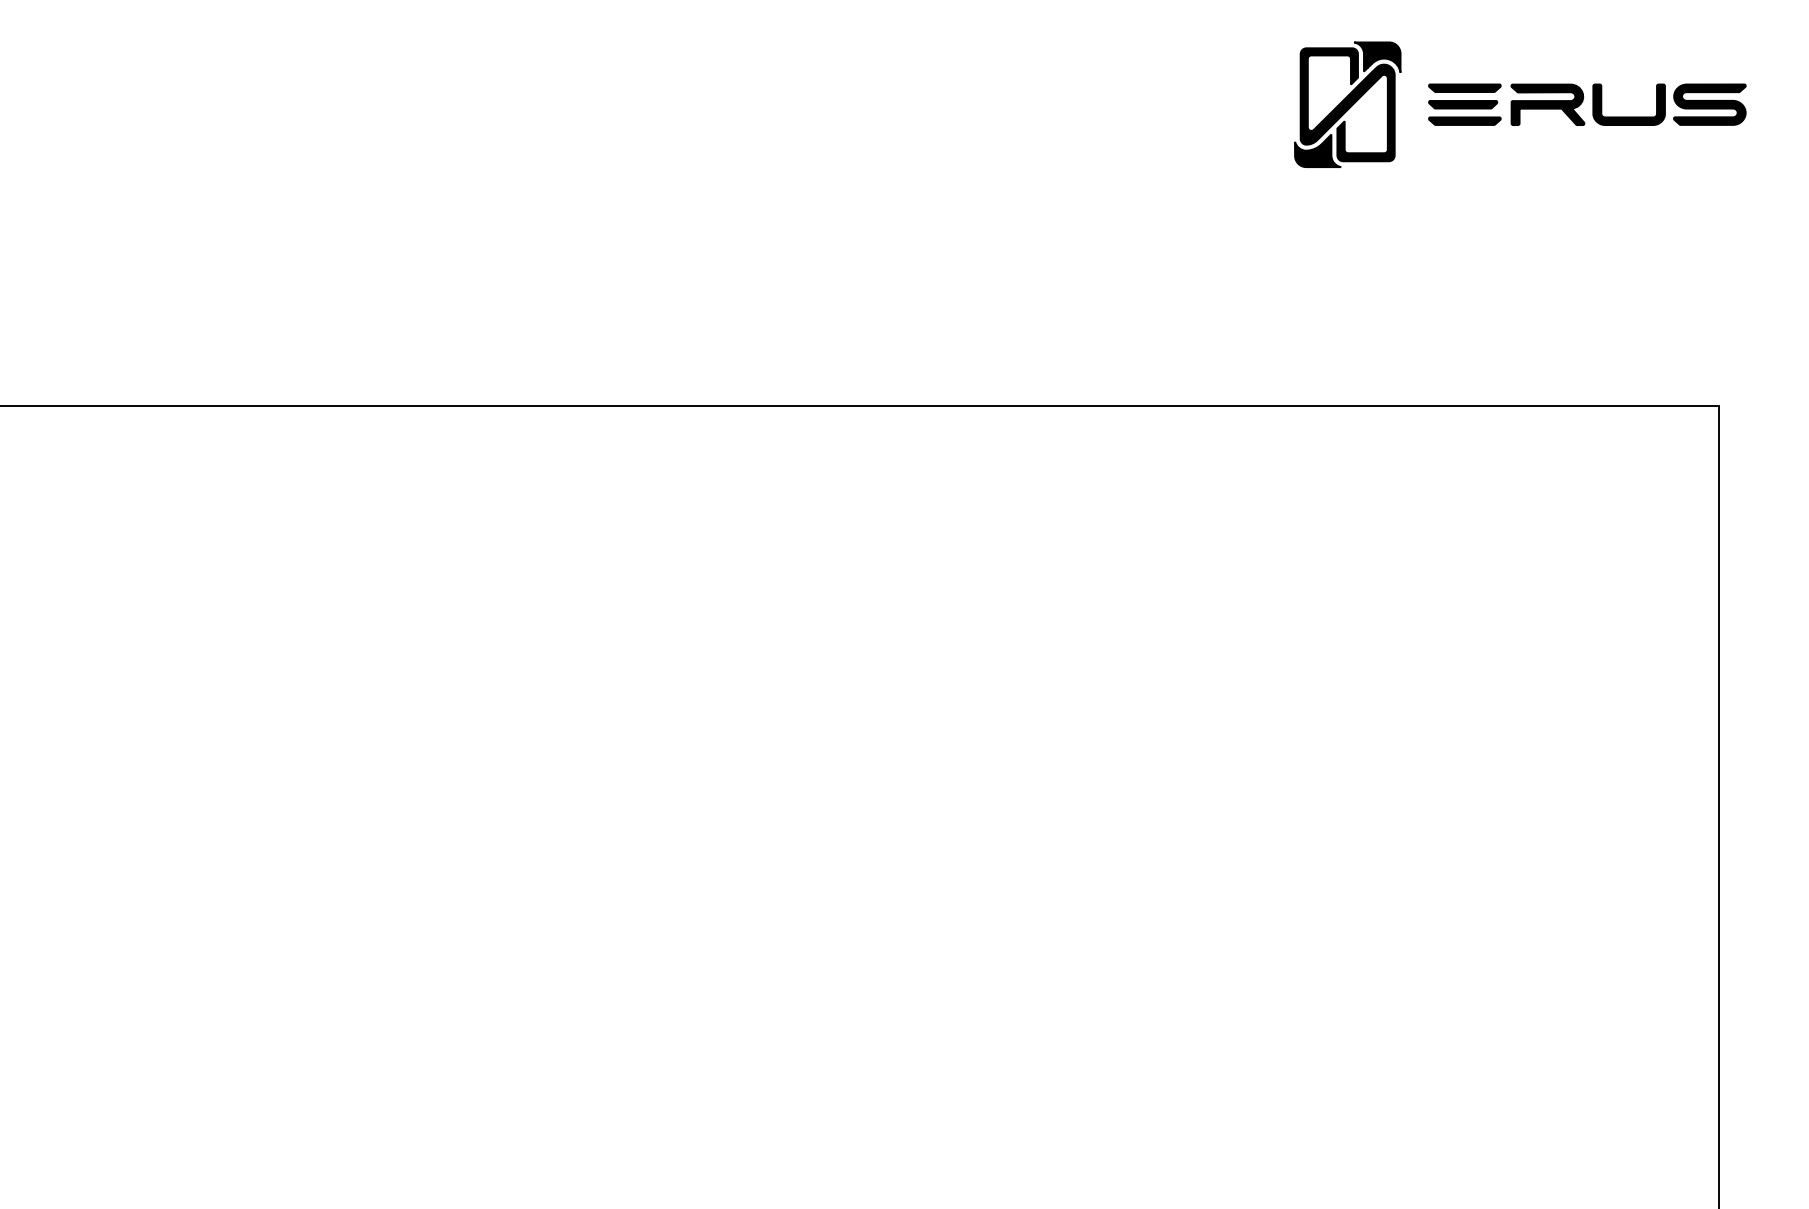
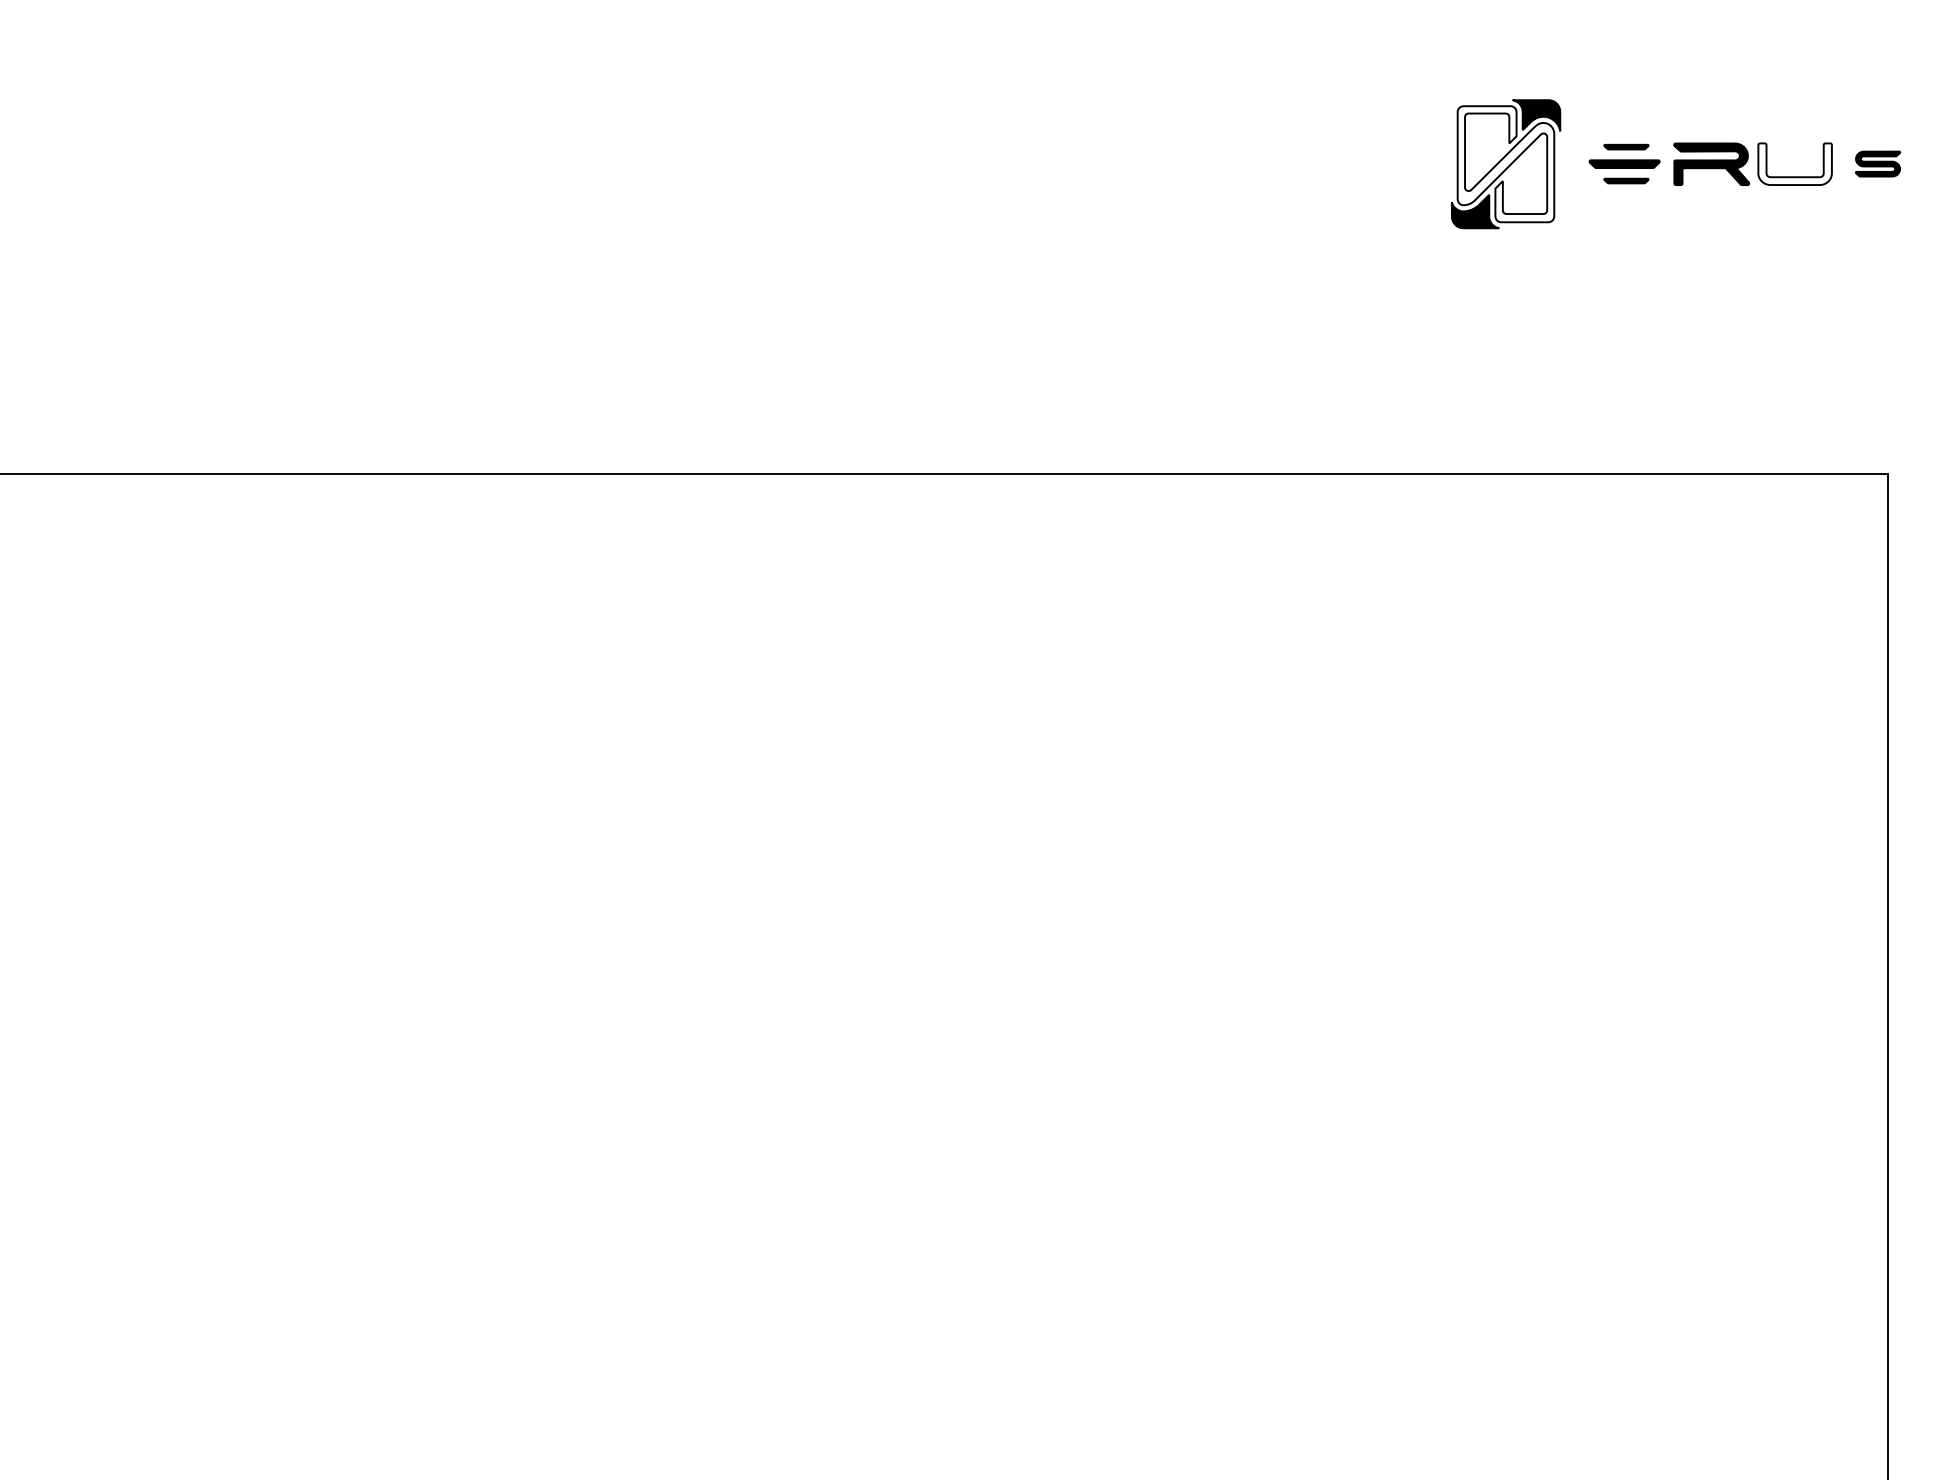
part: (1465, 87) -> (1626, 146), size x0.6
part: (1709, 104) -> (1877, 163), size x0.6
fill: (1347, 105) -> (1505, 164), removed
fill: (1628, 105) -> (1794, 164), removed
part: (1465, 120) -> (1626, 180), size x0.6

